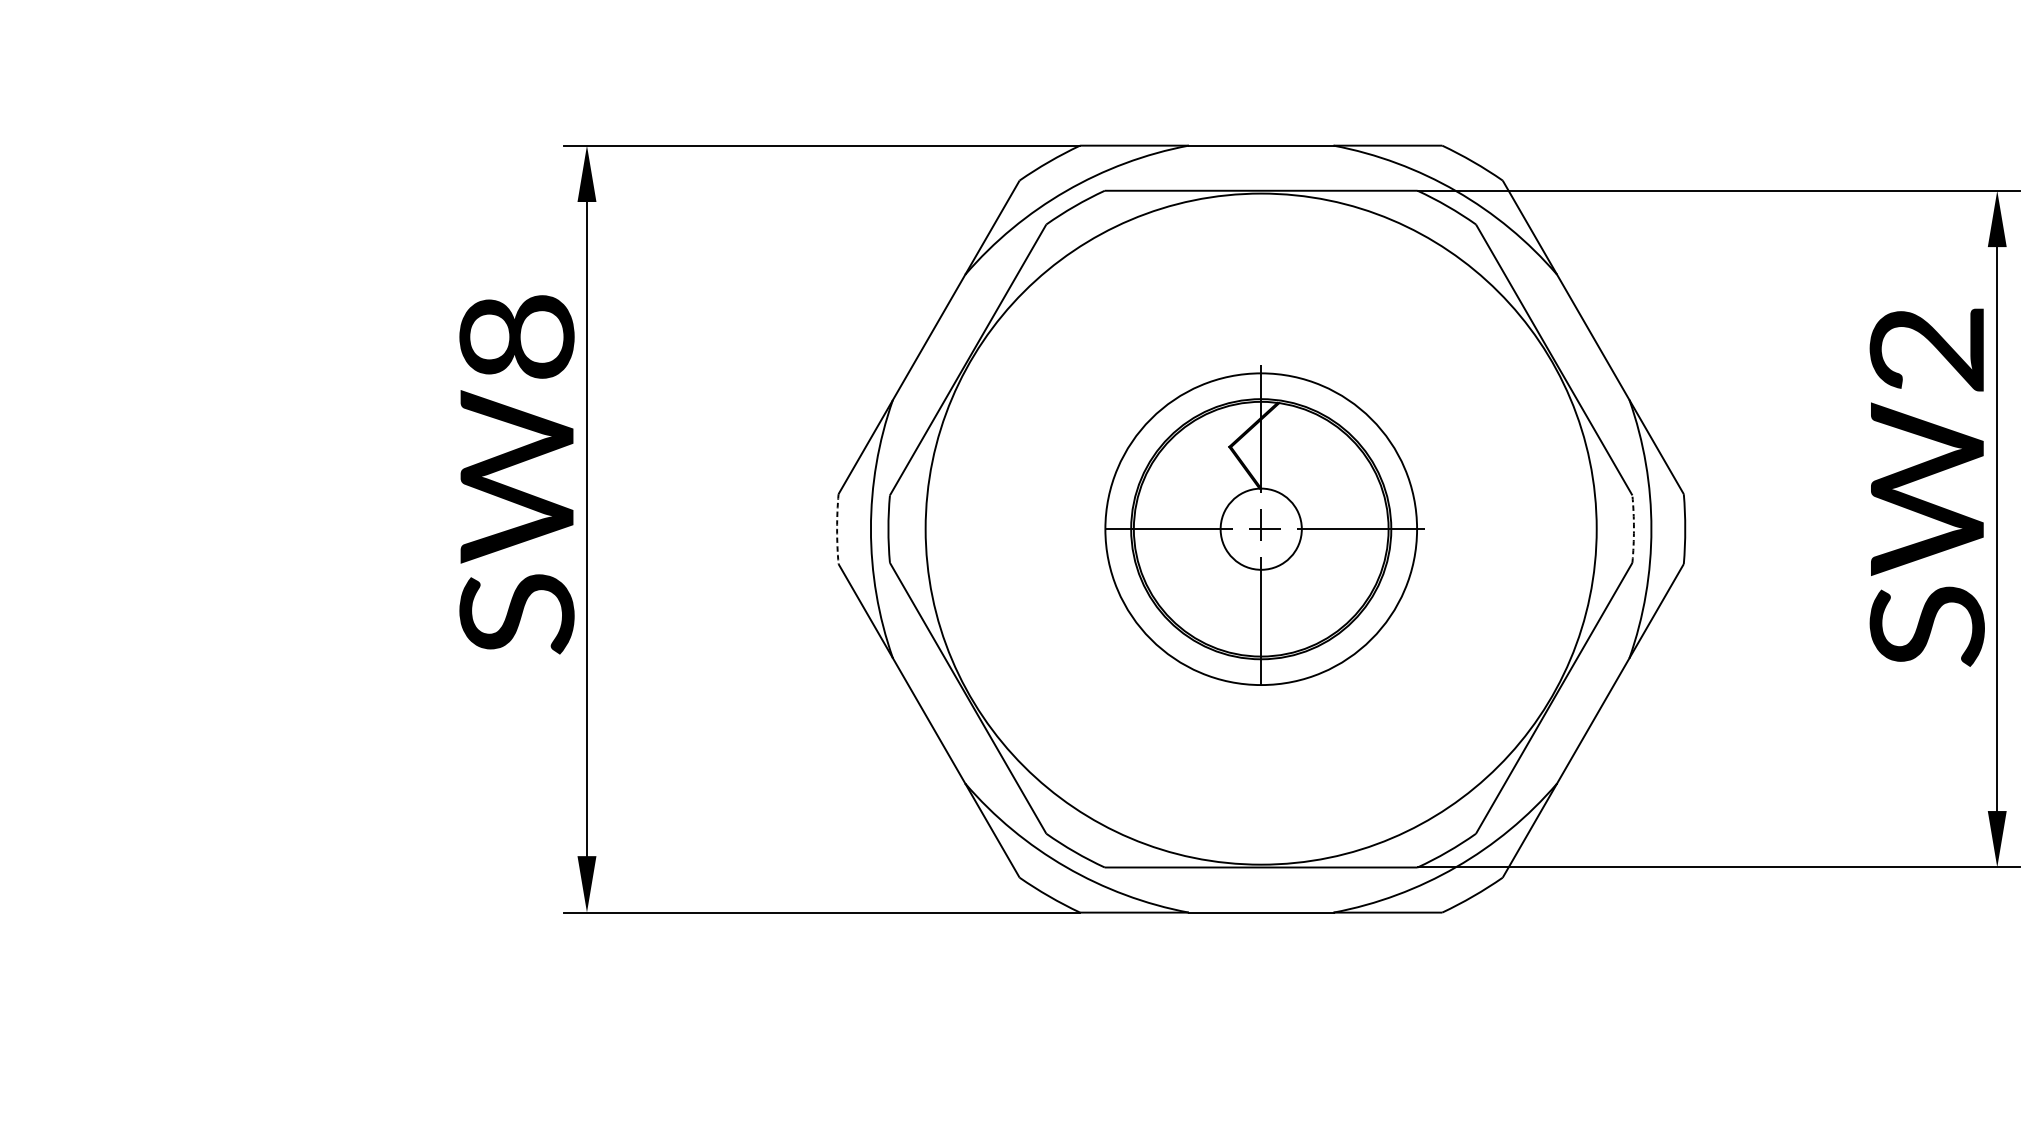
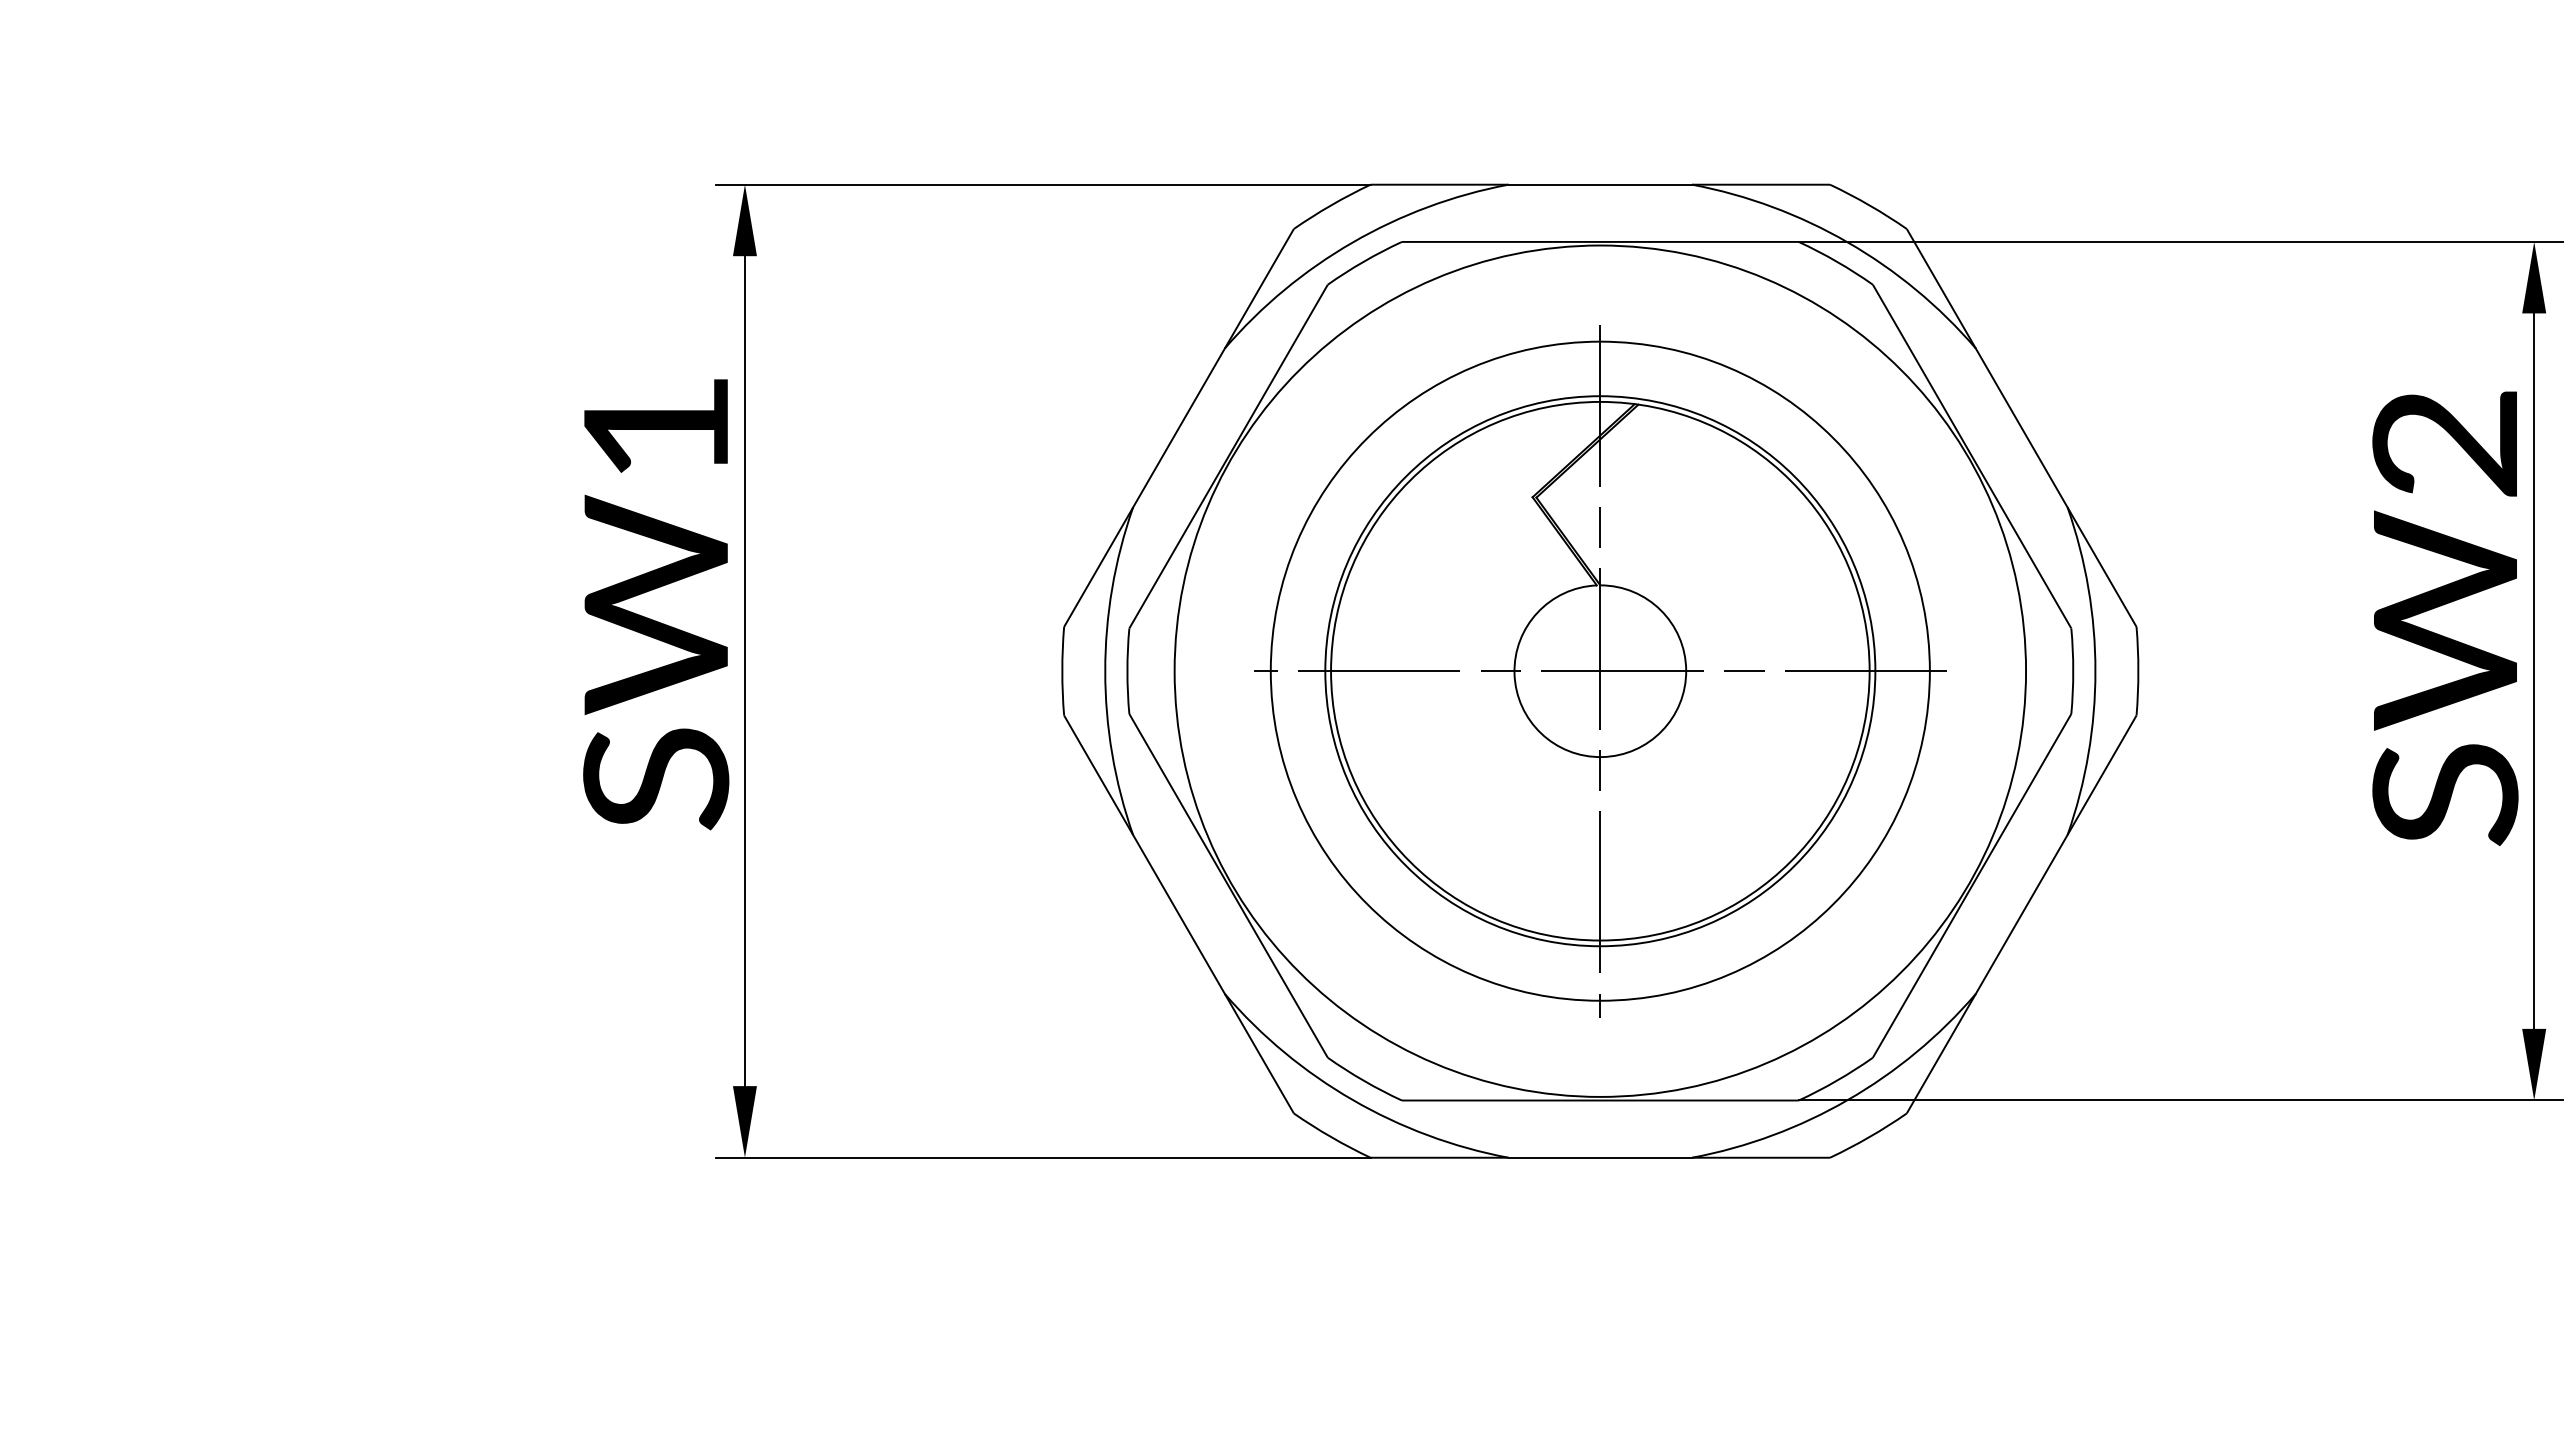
text: (517, 337) -> (656, 427), SW8 -> SW1
arc: (837, 529) -> (1062, 671), dashed -> solid
part: (1261, 529) -> (1600, 671), size x1.67
arc: (1634, 529) -> (2073, 671), dashed -> solid

